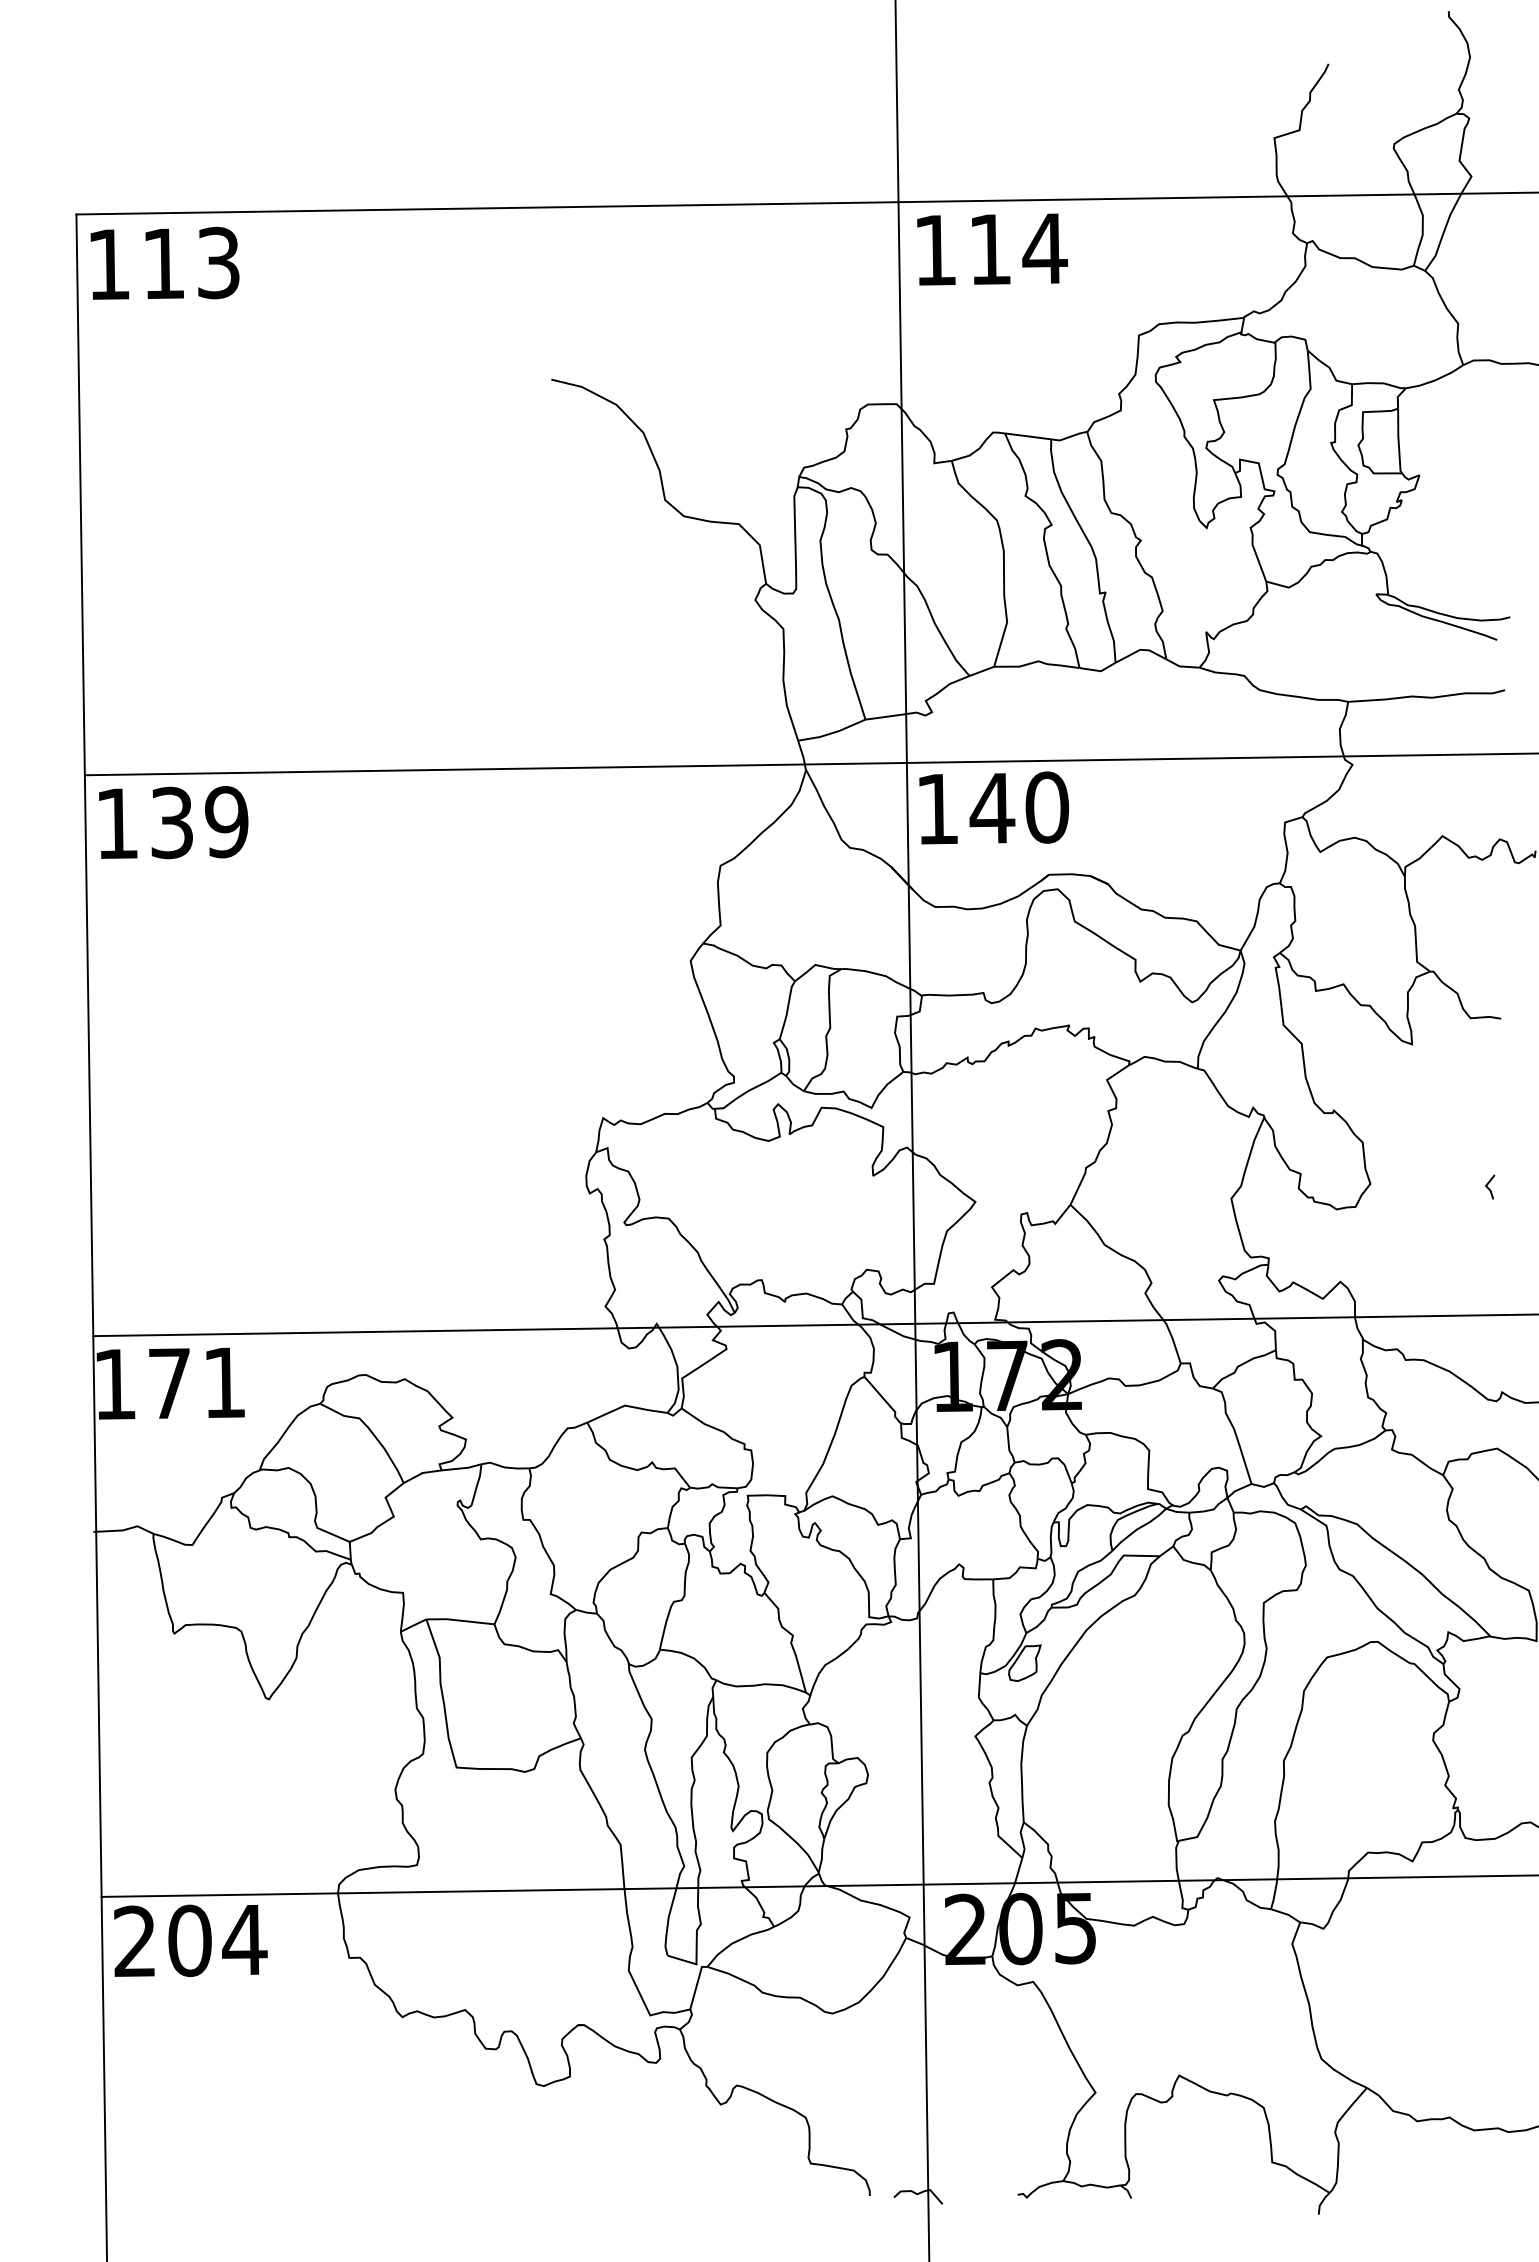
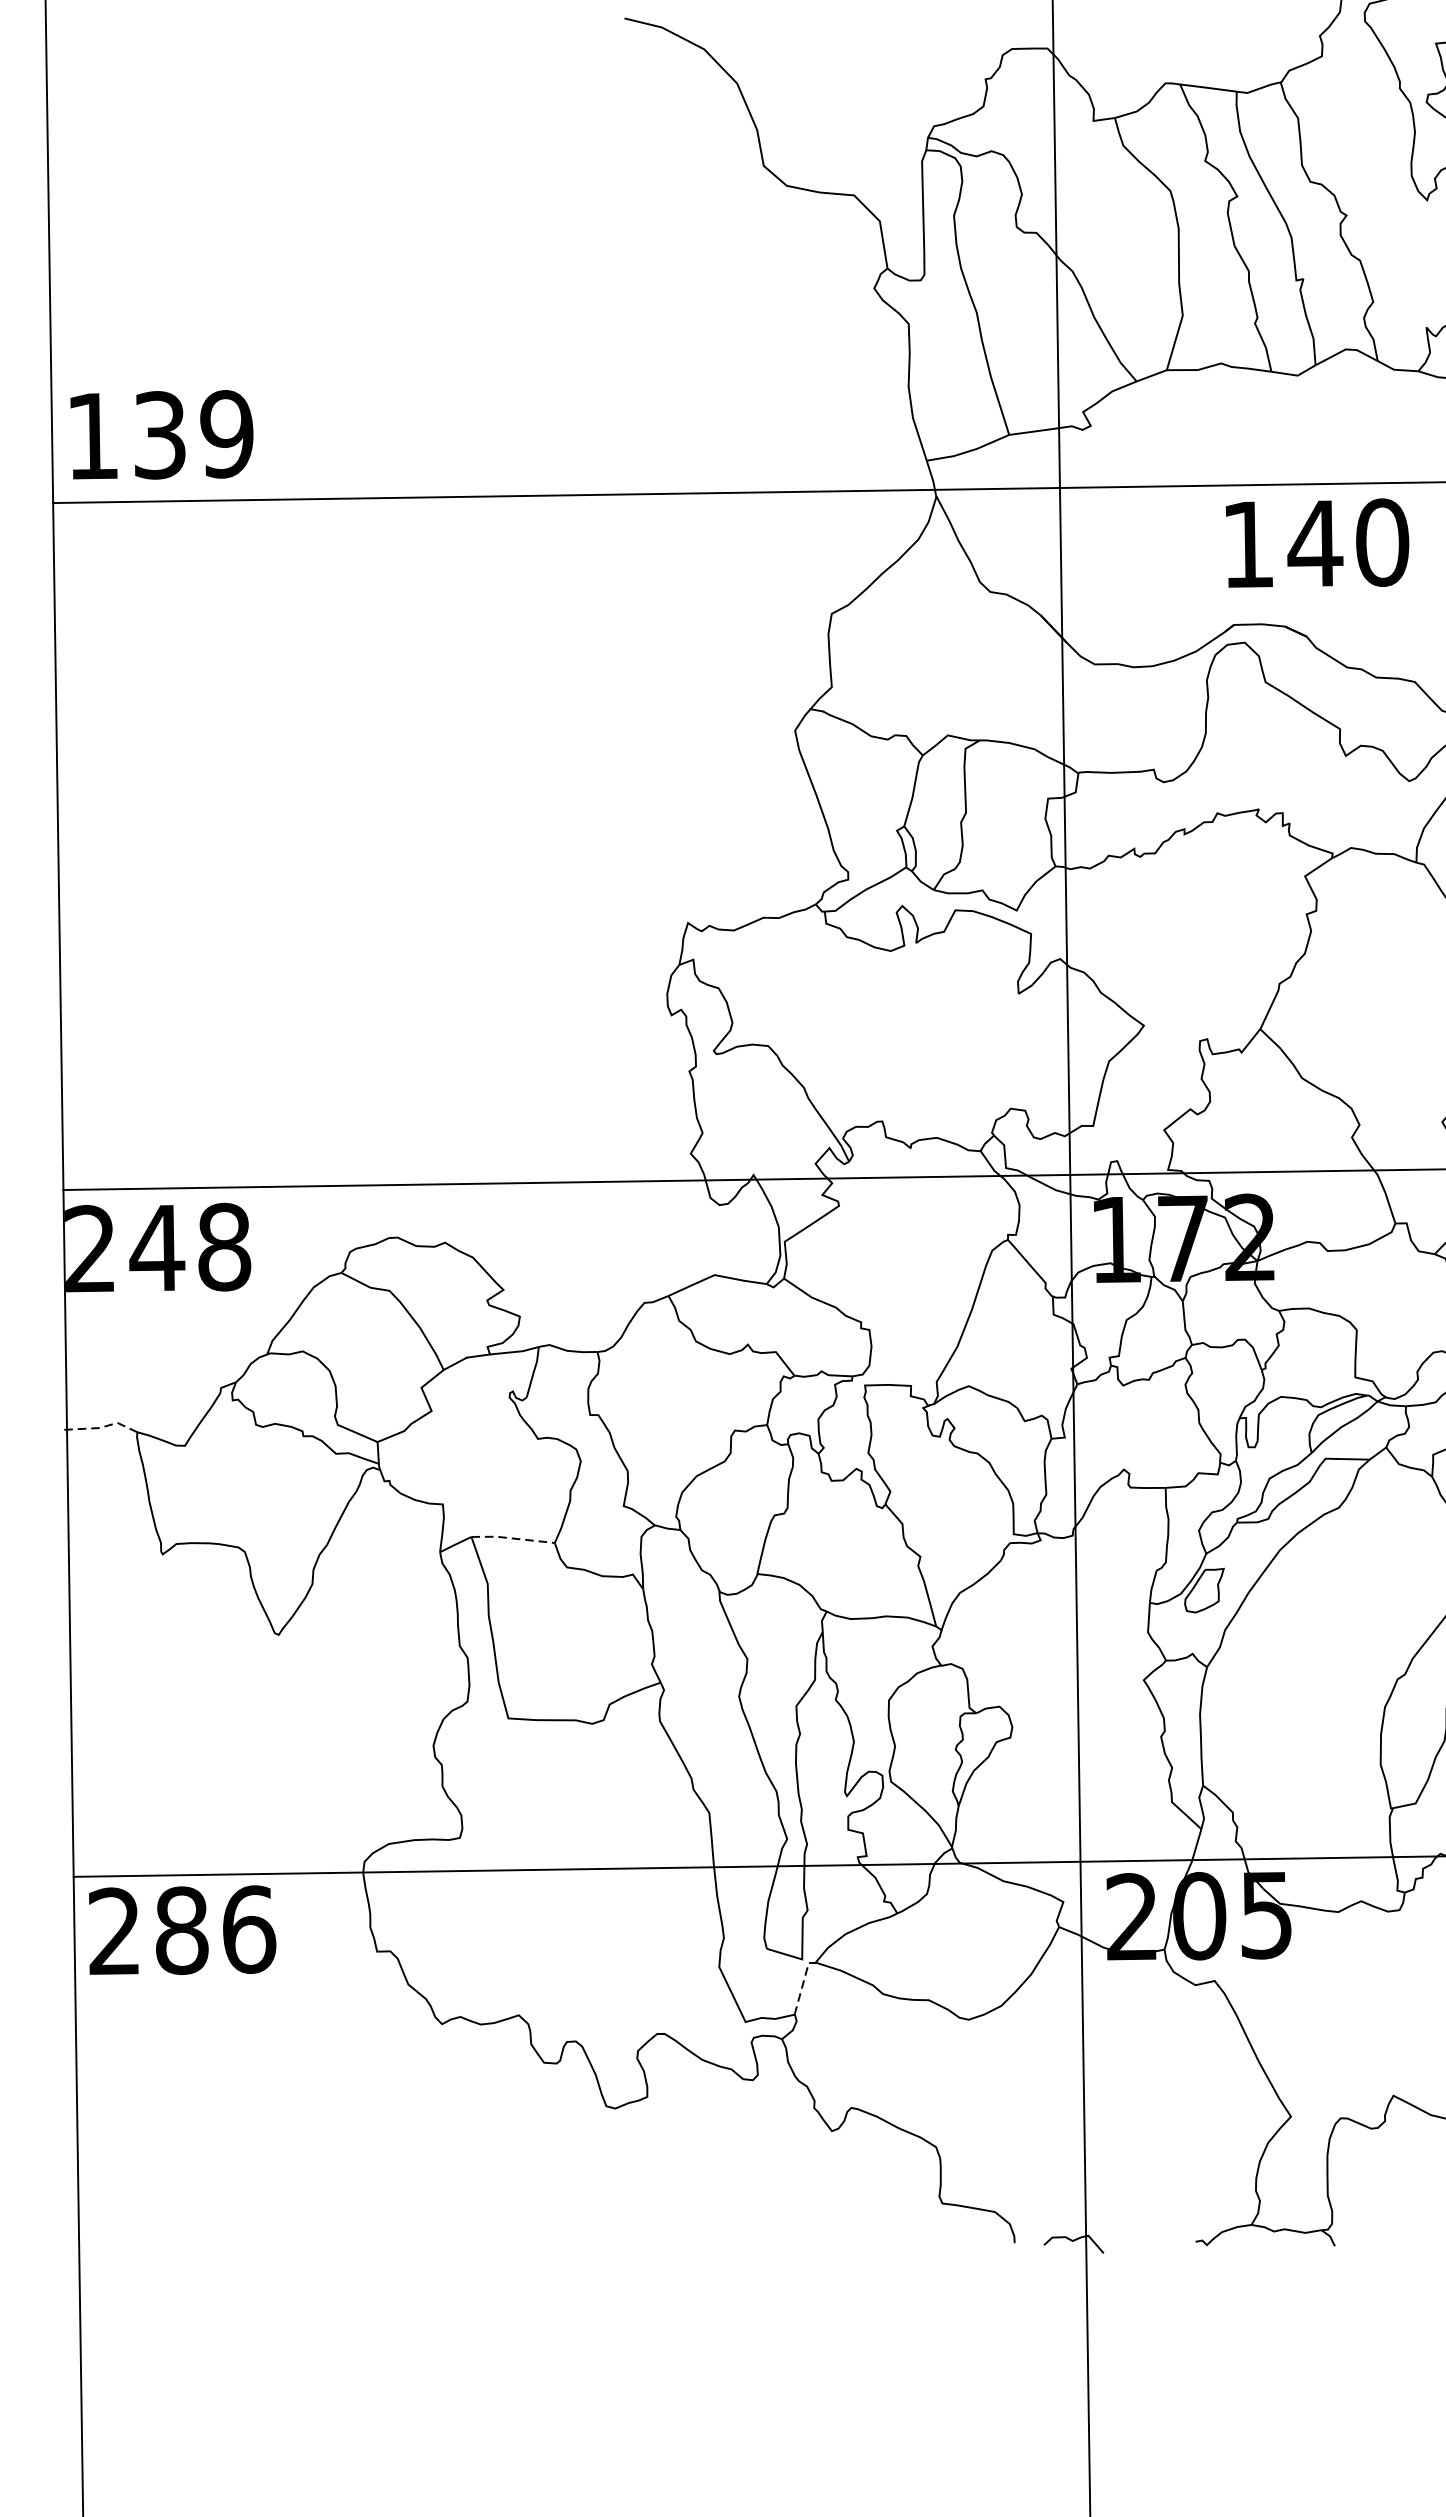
text: (993, 807) -> (1316, 542), moved
text: (173, 822) -> (161, 434), moved
text: (170, 1382) -> (158, 1246), 171 -> 248
line: (124, 1529) -> (101, 1426), solid -> dashed
line: (459, 1620) -> (511, 1538), solid -> dashed
text: (217, 1939) -> (215, 1929), 204 -> 286
line: (696, 1985) -> (802, 1985), solid -> dashed

